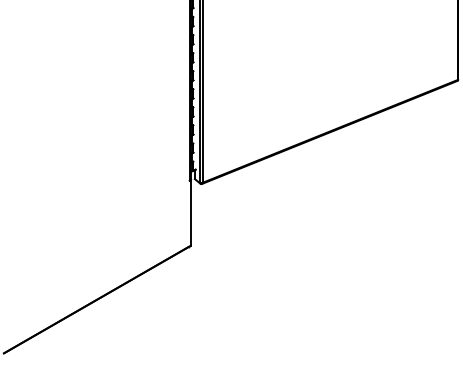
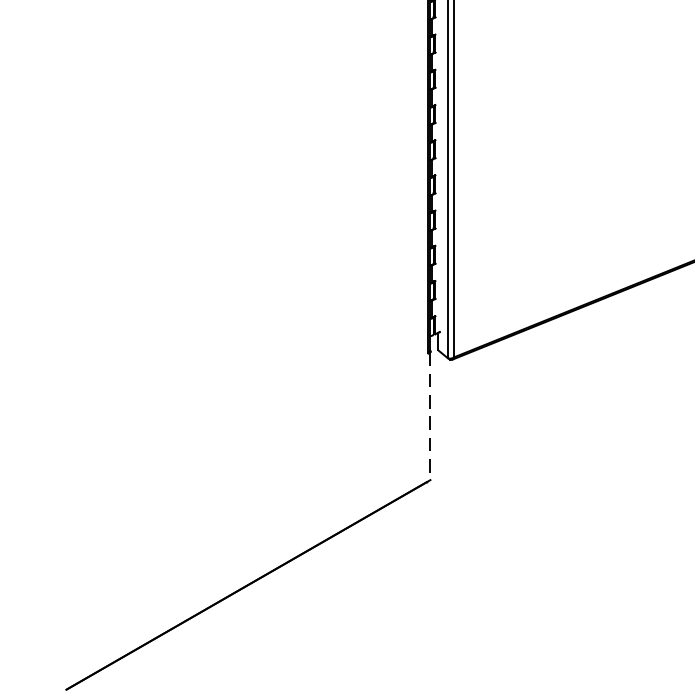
line: (190, 212) -> (429, 415), solid -> dashed

